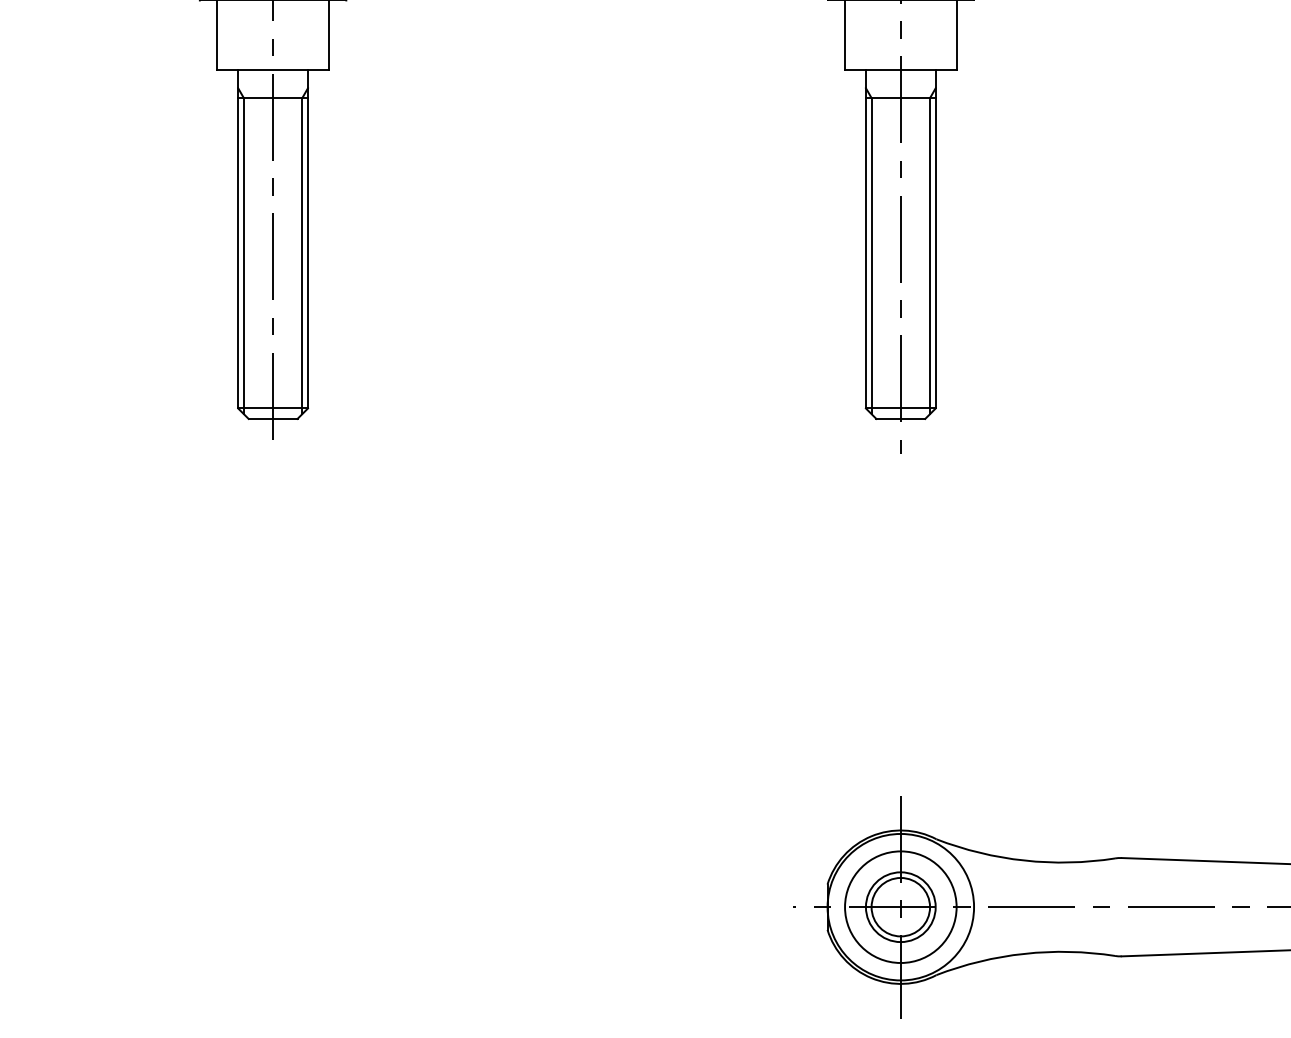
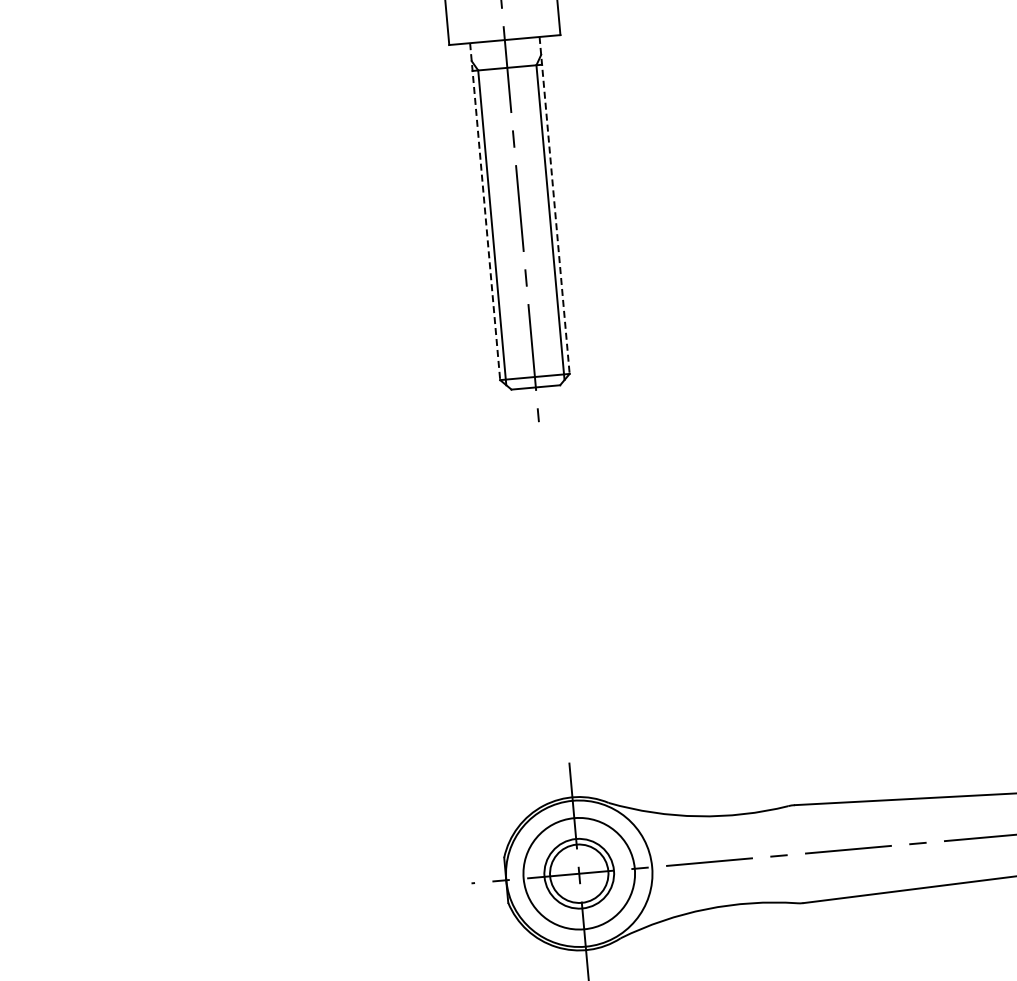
line: (865, 239) -> (484, 211), solid -> dashed
line: (935, 239) -> (554, 205), solid -> dashed

